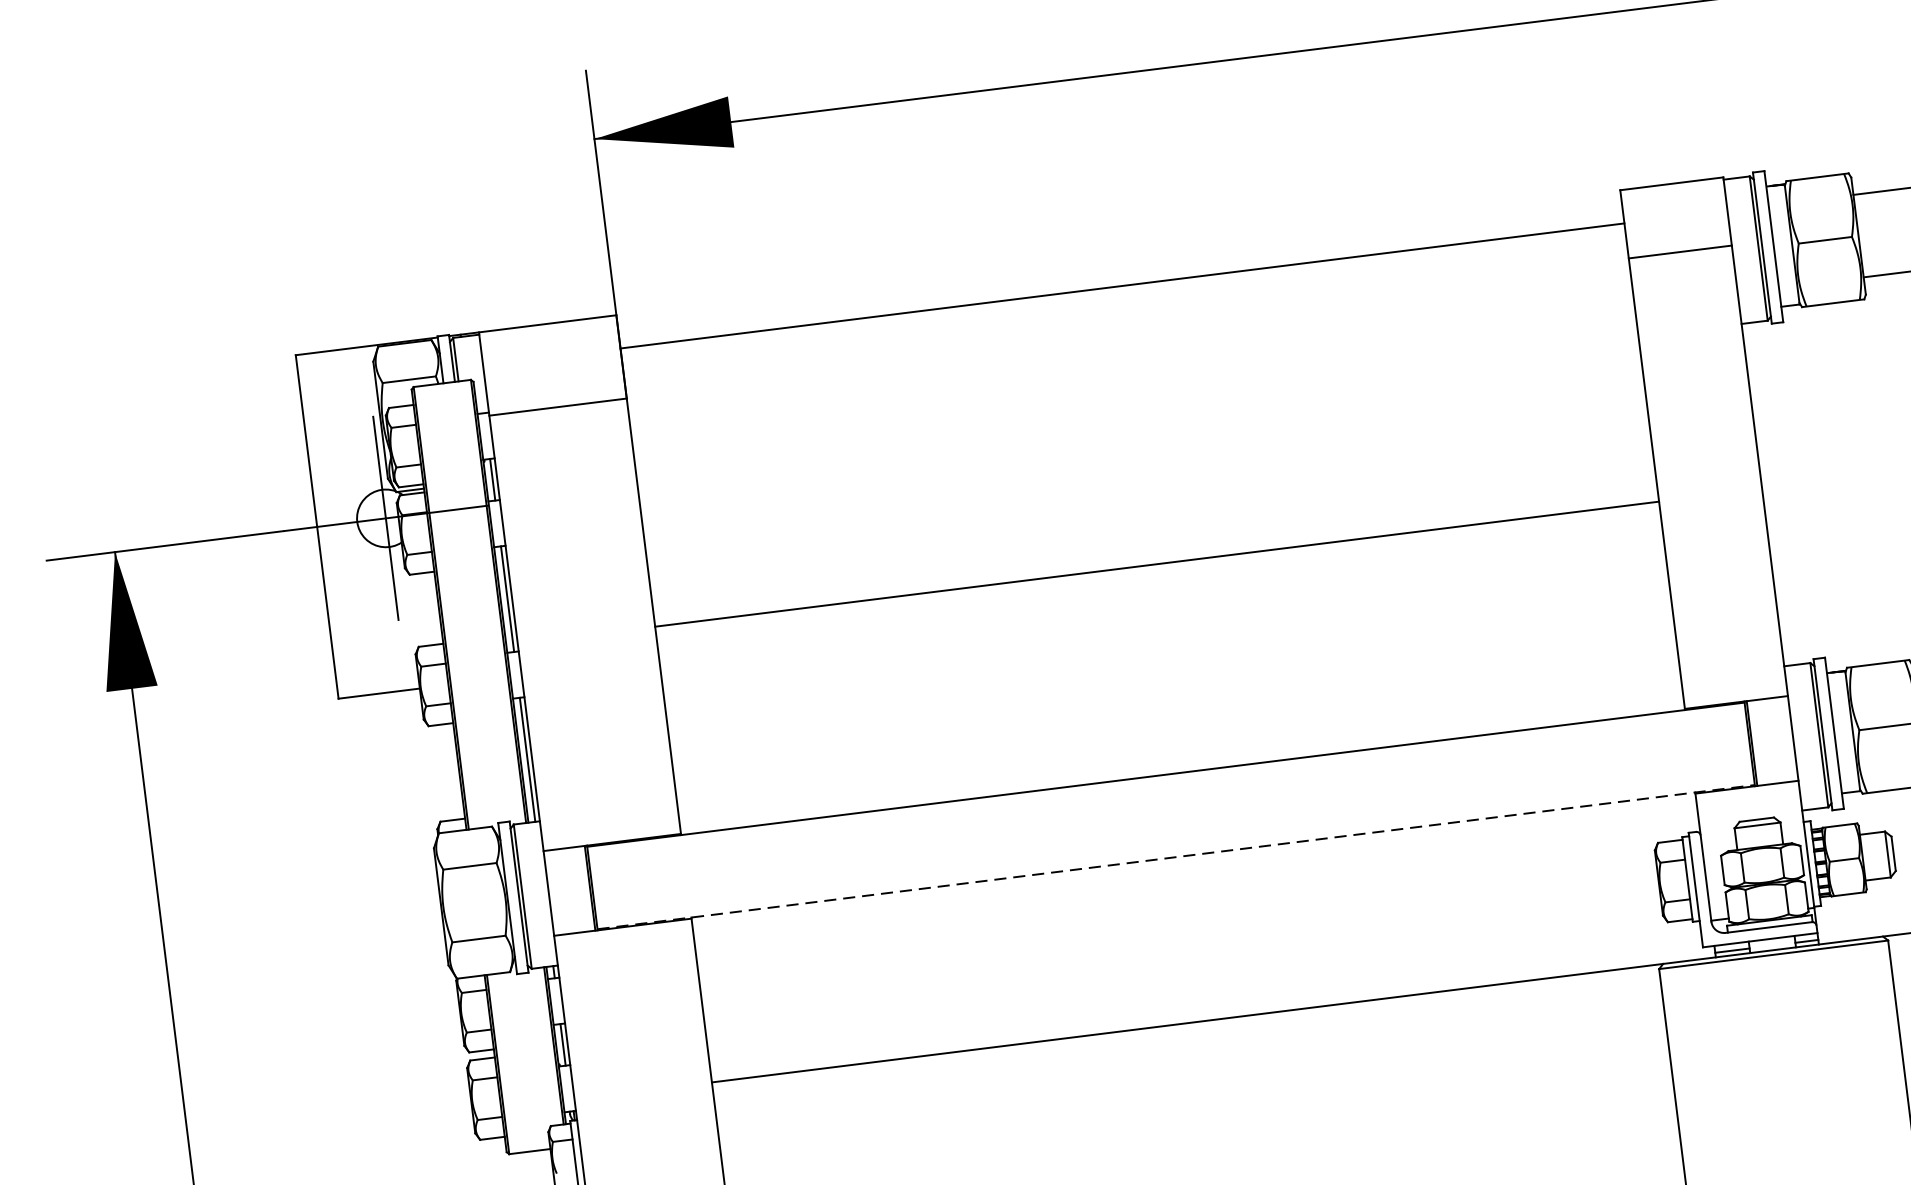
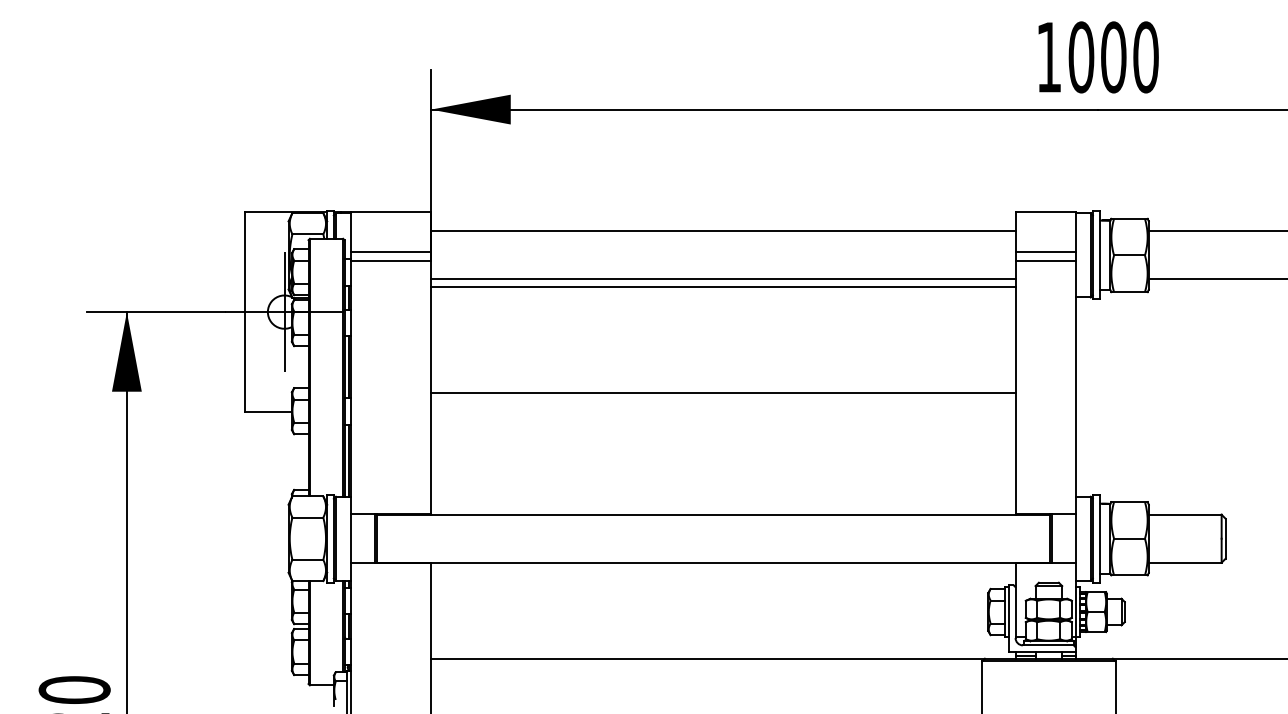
line: (1682, 266) -> (1045, 260), added
line: (1132, 368) -> (723, 279), added
line: (1134, 380) -> (723, 286), added
line: (556, 391) -> (391, 251), added
line: (1176, 856) -> (713, 562), dashed -> solid

